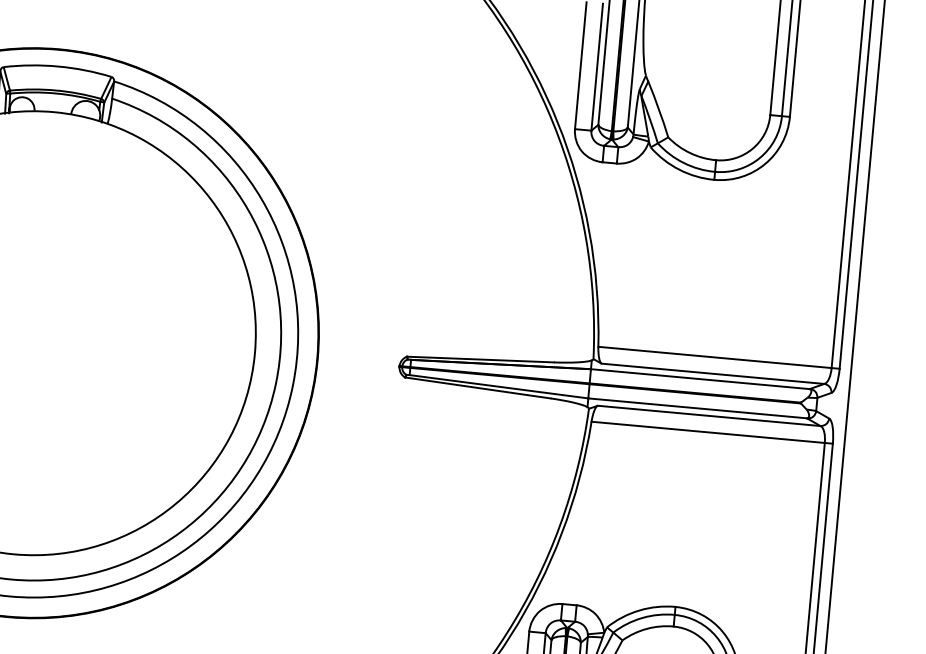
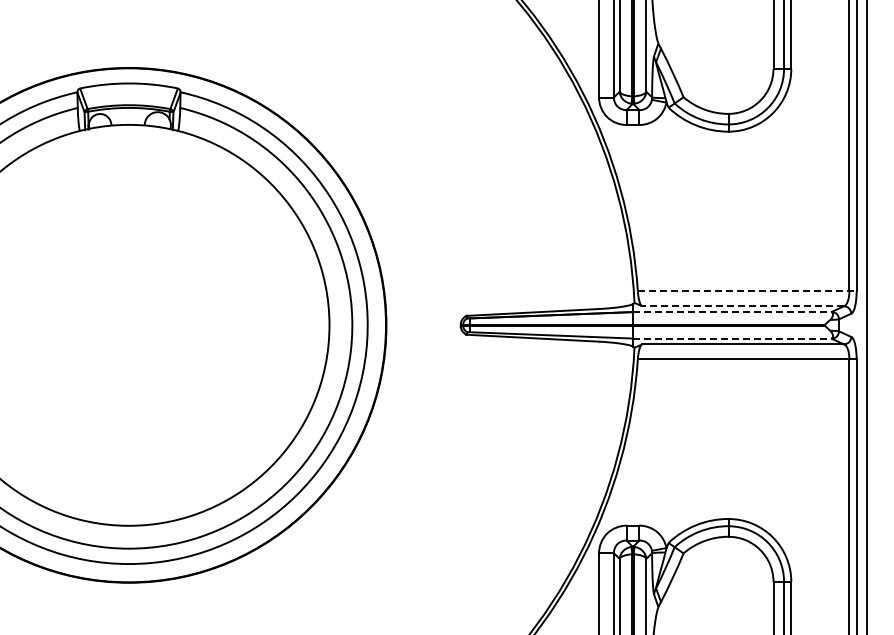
line: (719, 357) -> (747, 291), solid -> dashed
line: (713, 374) -> (743, 306), solid -> dashed
line: (700, 379) -> (732, 312), solid -> dashed
line: (698, 408) -> (732, 338), solid -> dashed

